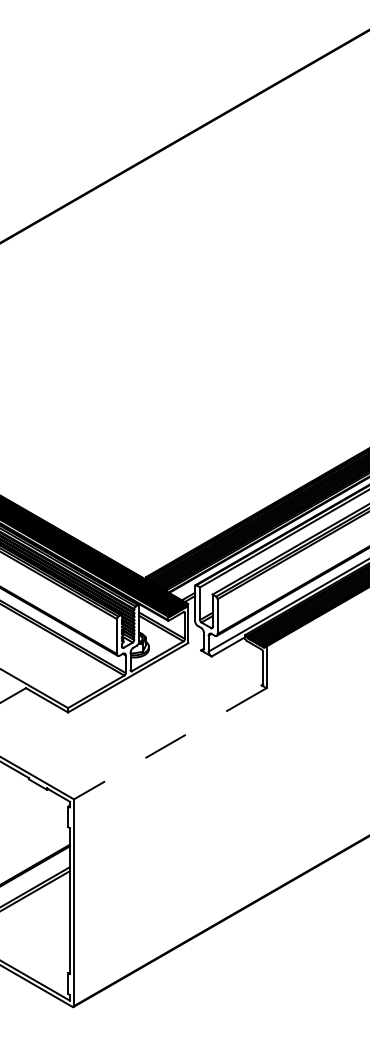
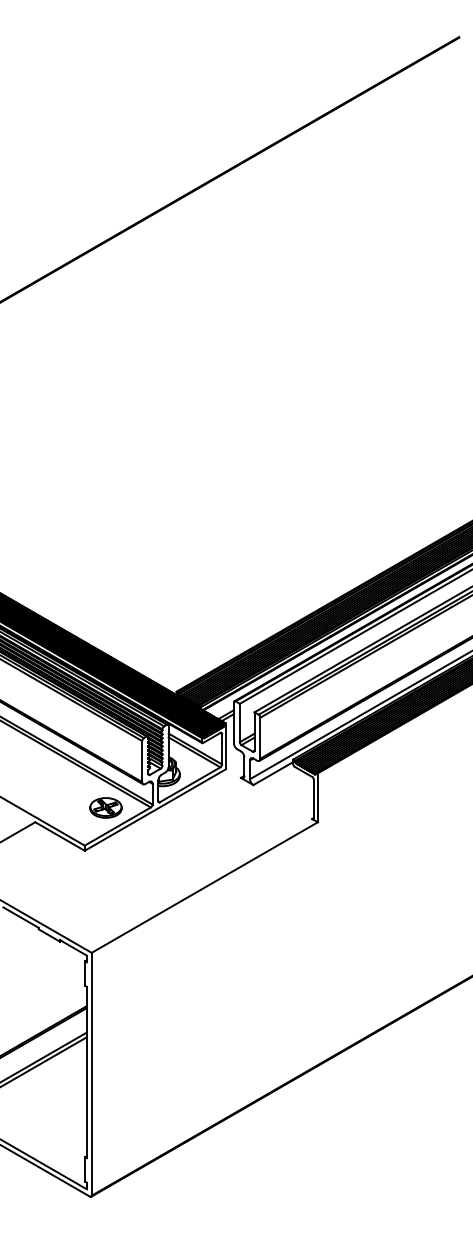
part: (85, 675) -> (105, 807), added
line: (170, 743) -> (204, 887), dashed -> solid

